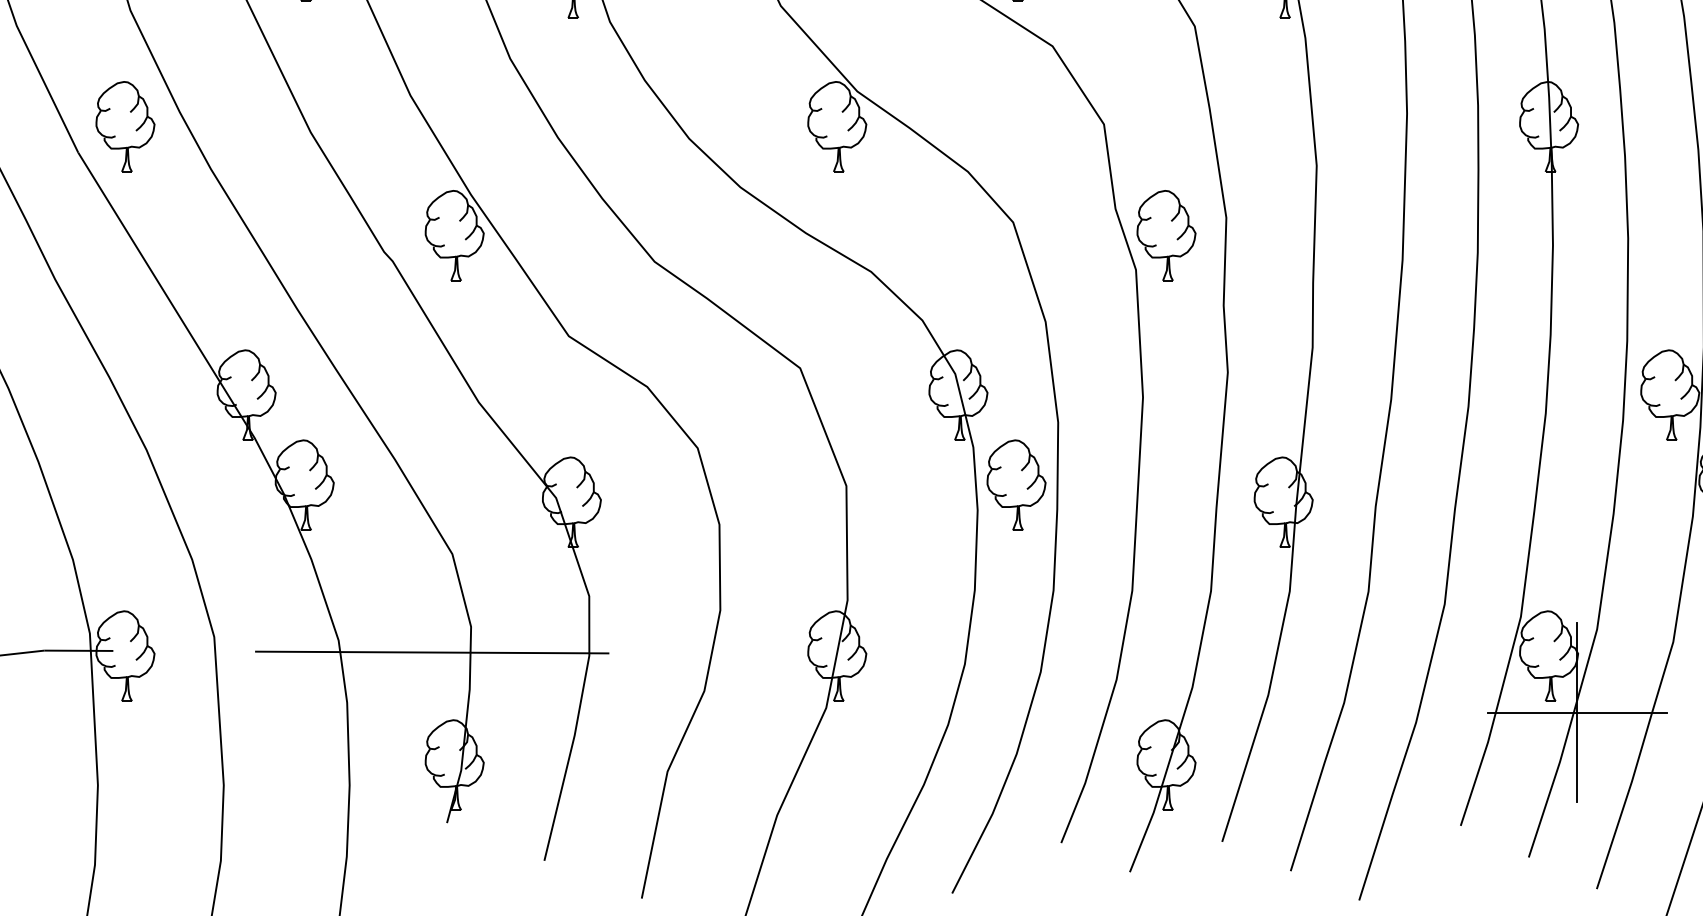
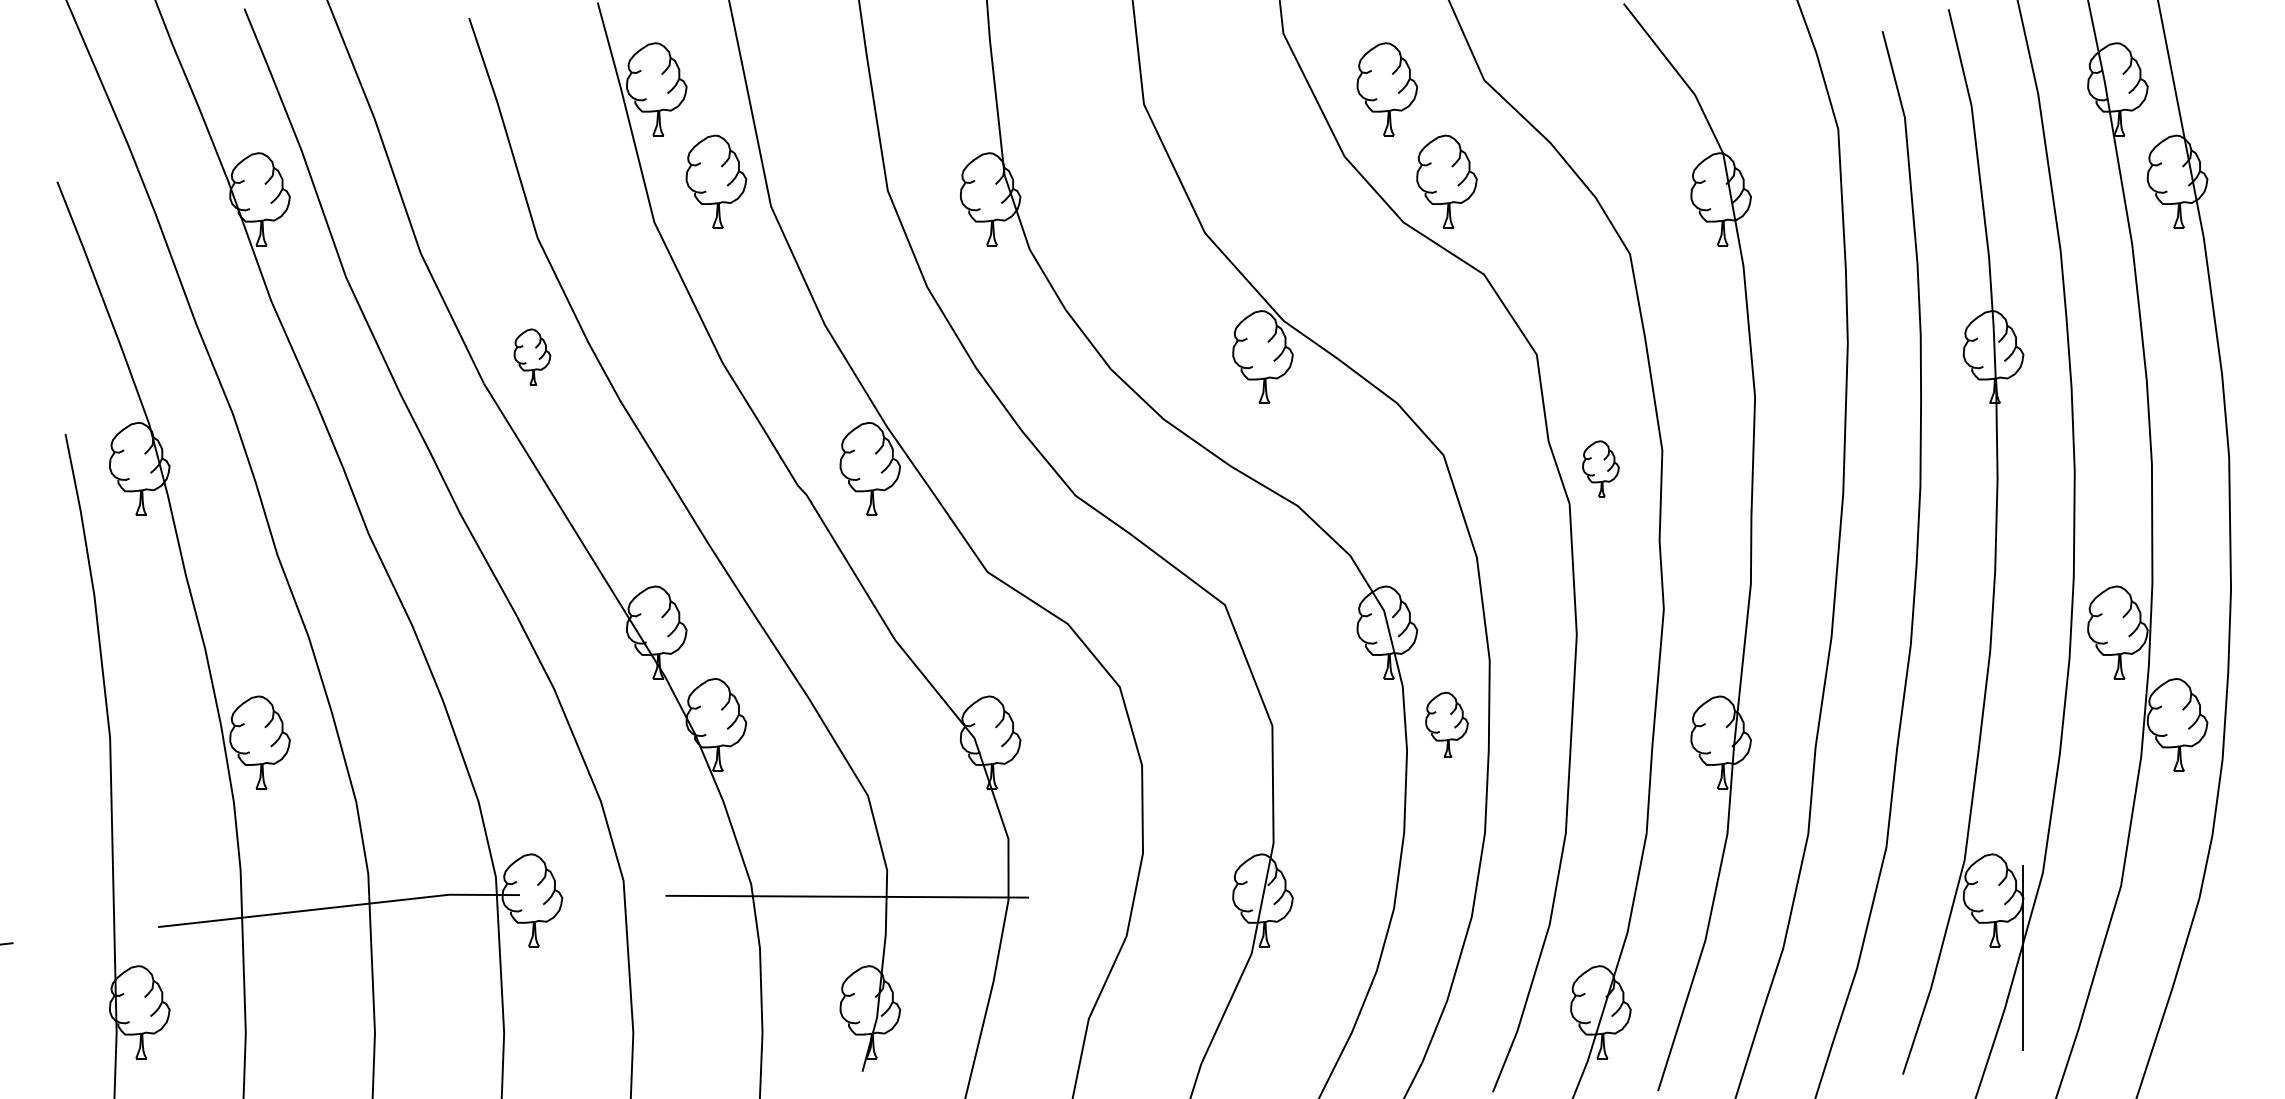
part: (125, 126) -> (532, 356), size x0.6
part: (1166, 235) -> (1600, 468), size x0.6
part: (1016, 484) -> (1446, 724), size x0.7
line: (1577, 712) -> (2022, 958), removed

